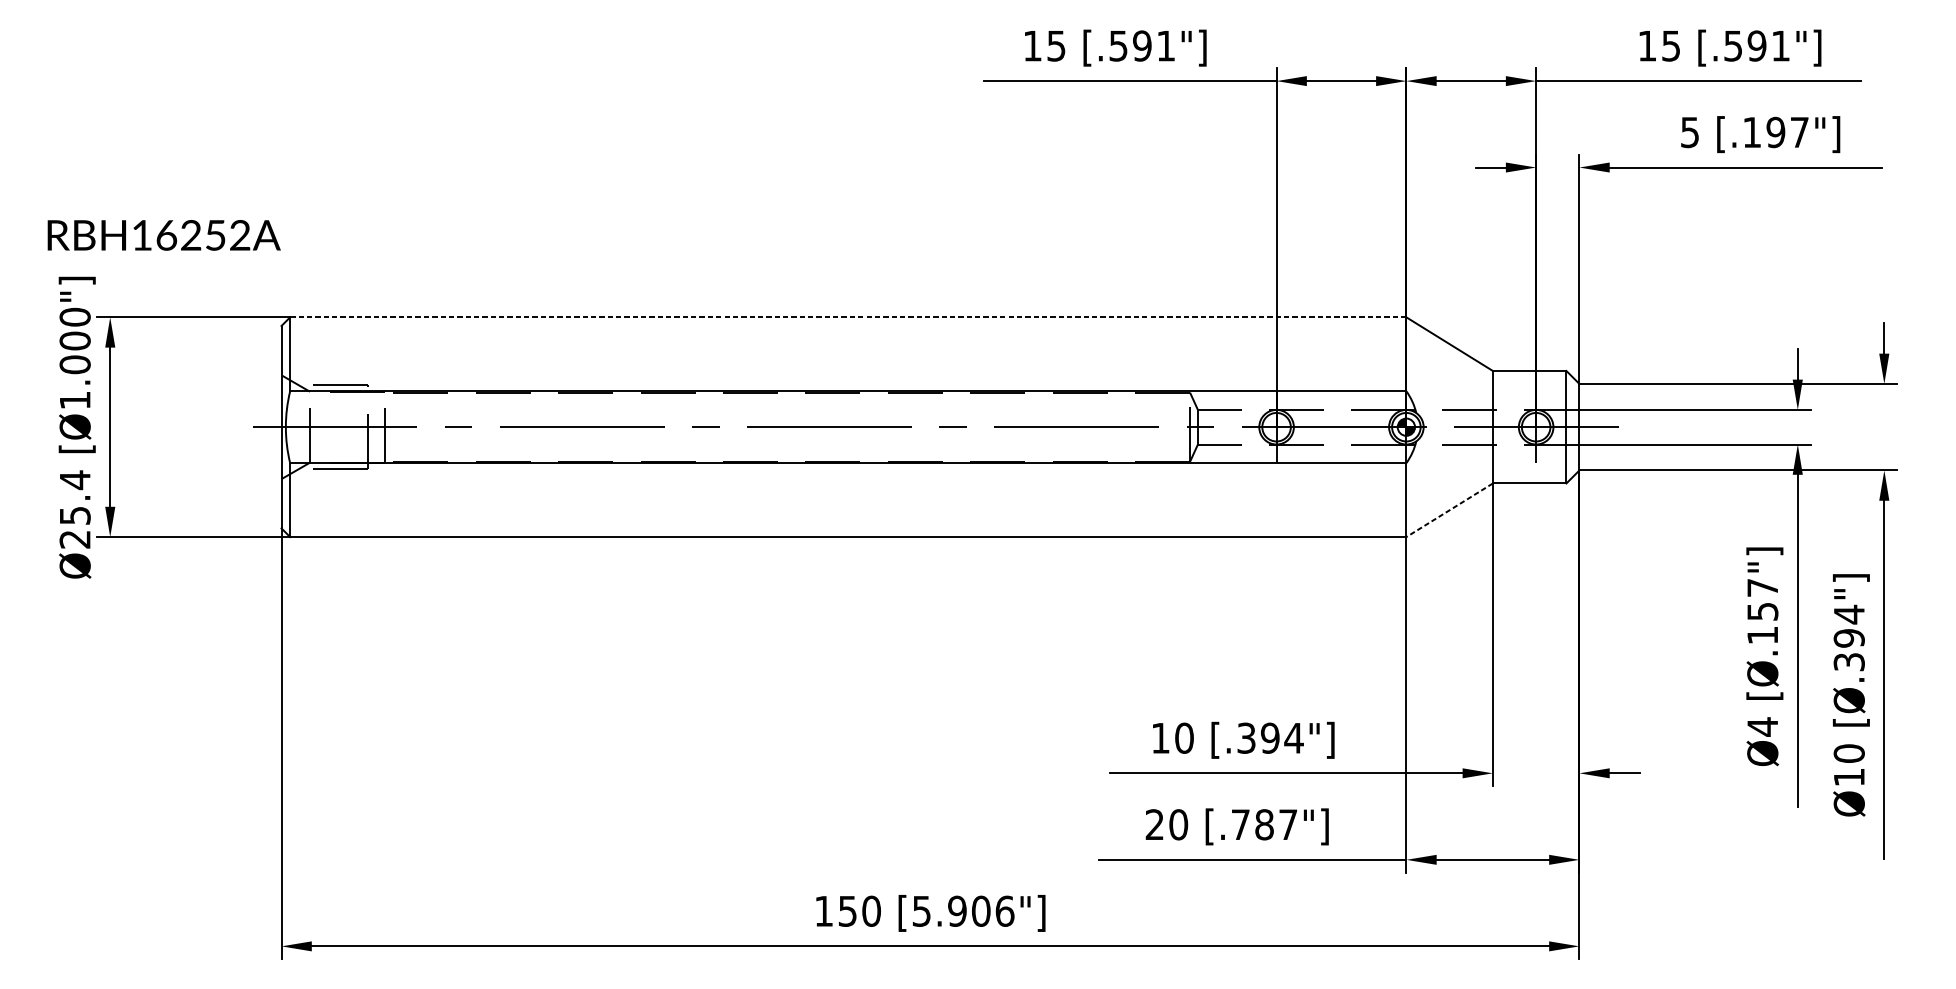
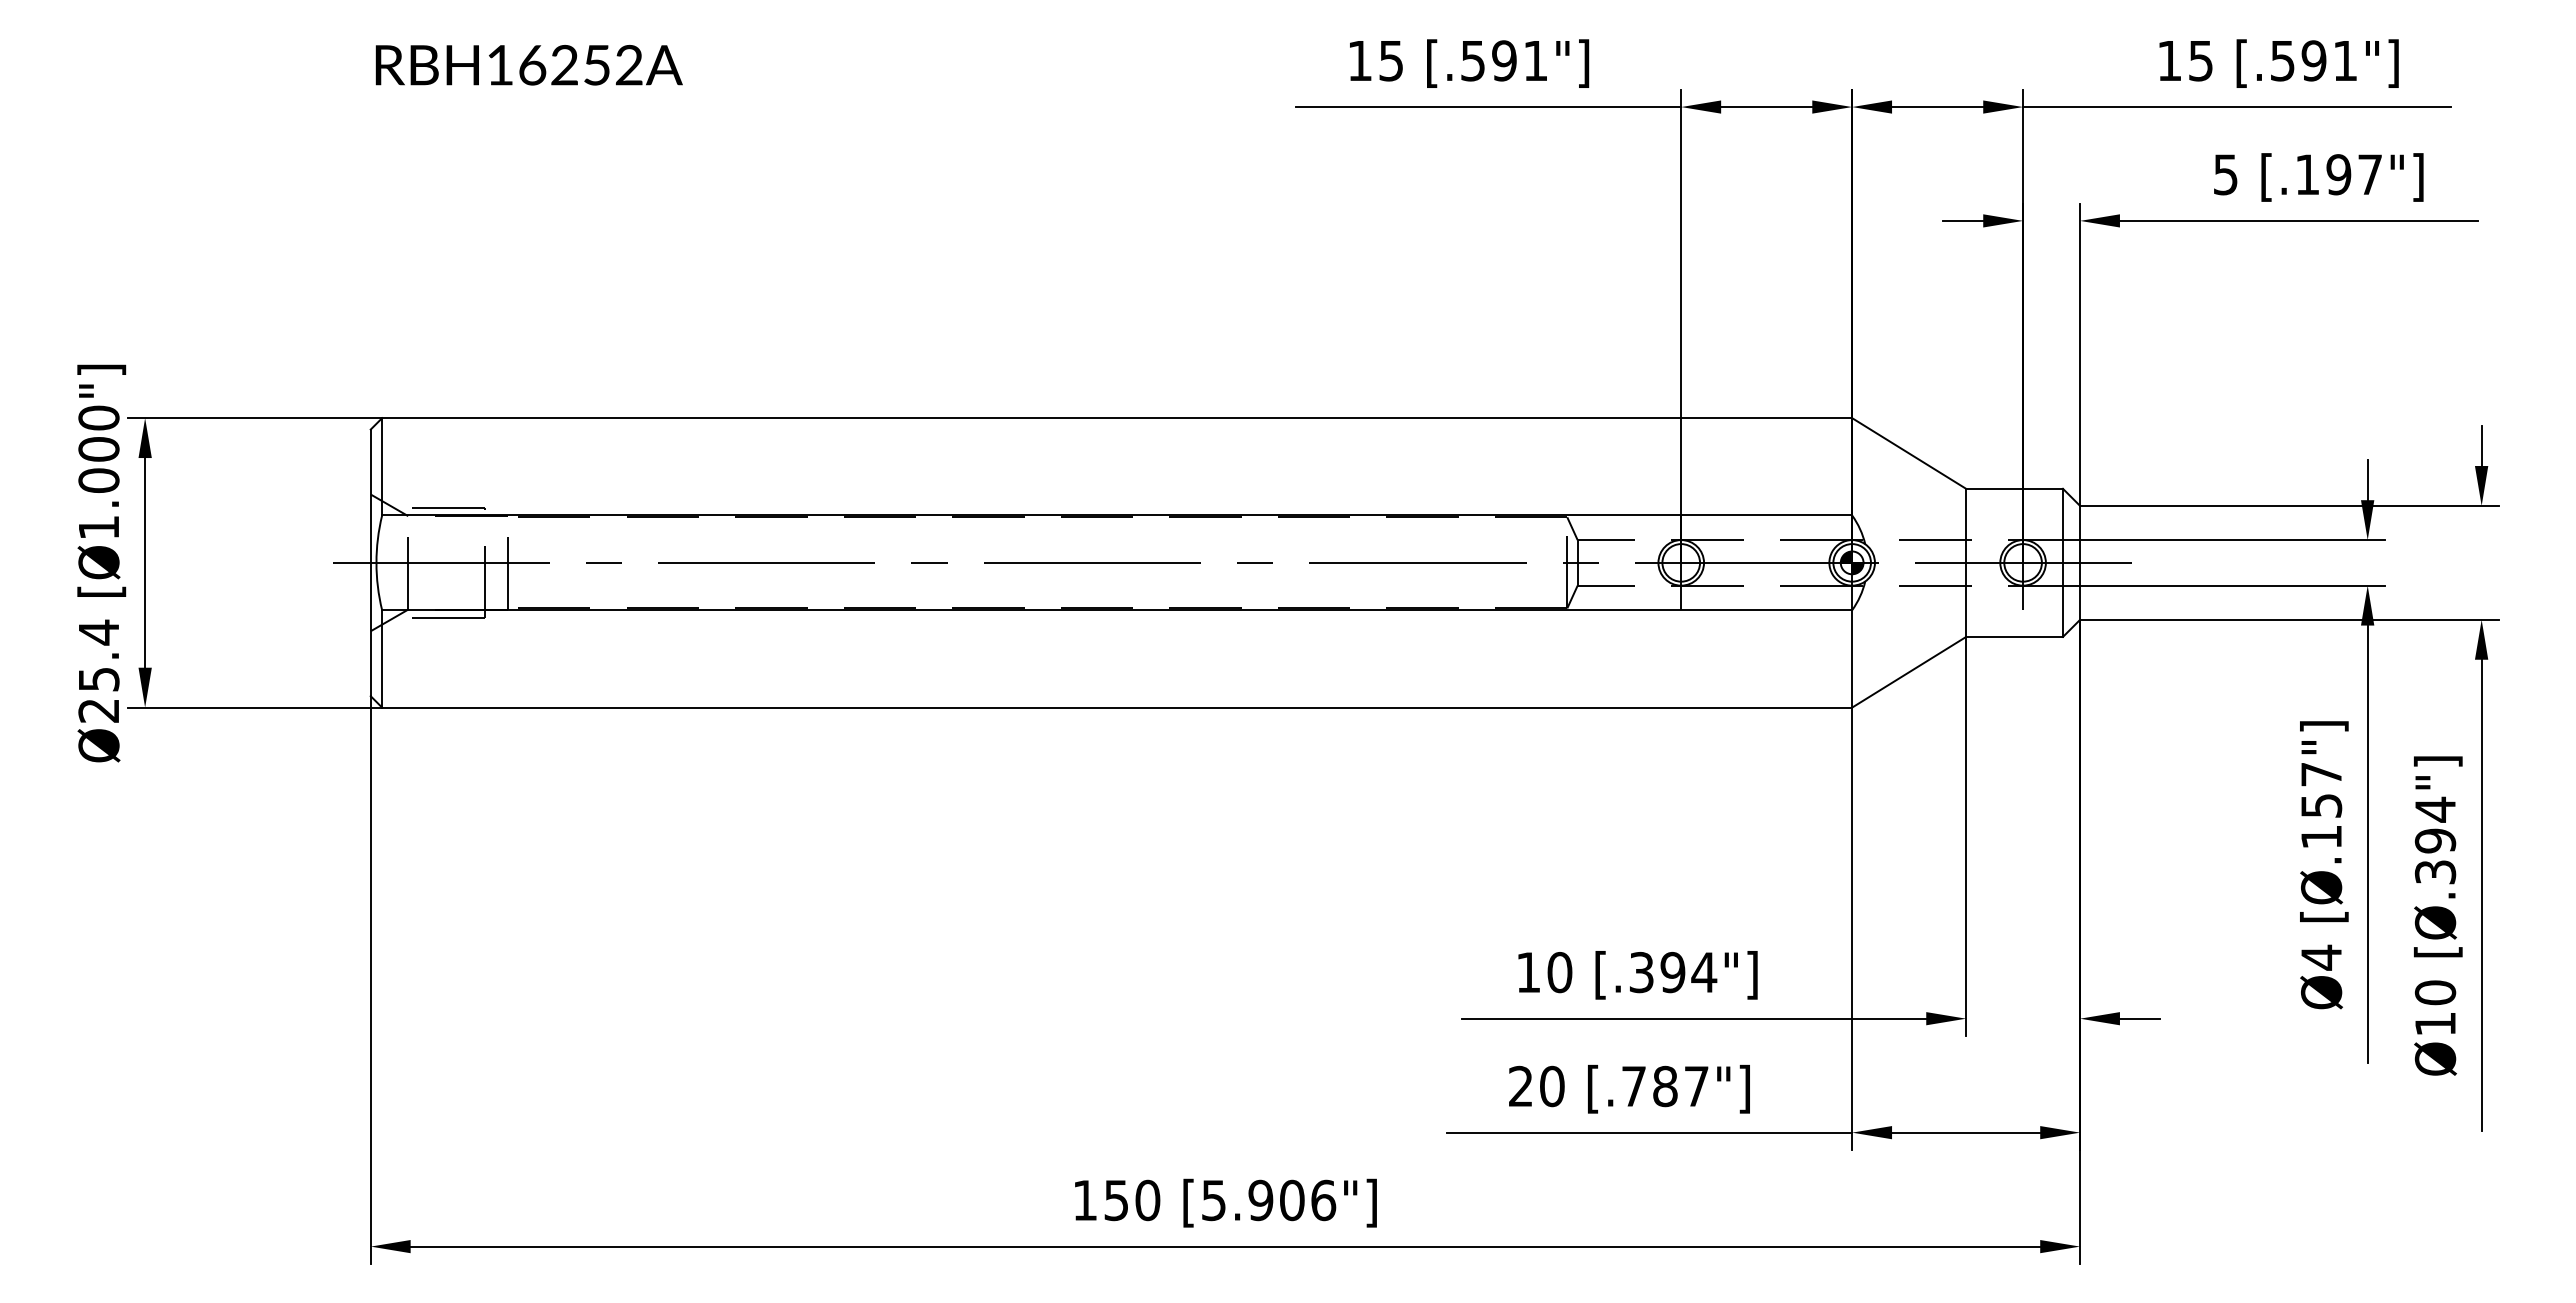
text: (163, 235) -> (528, 65), moved
line: (847, 317) -> (1116, 418), dashed -> solid
line: (1449, 510) -> (1908, 672), dashed -> solid

